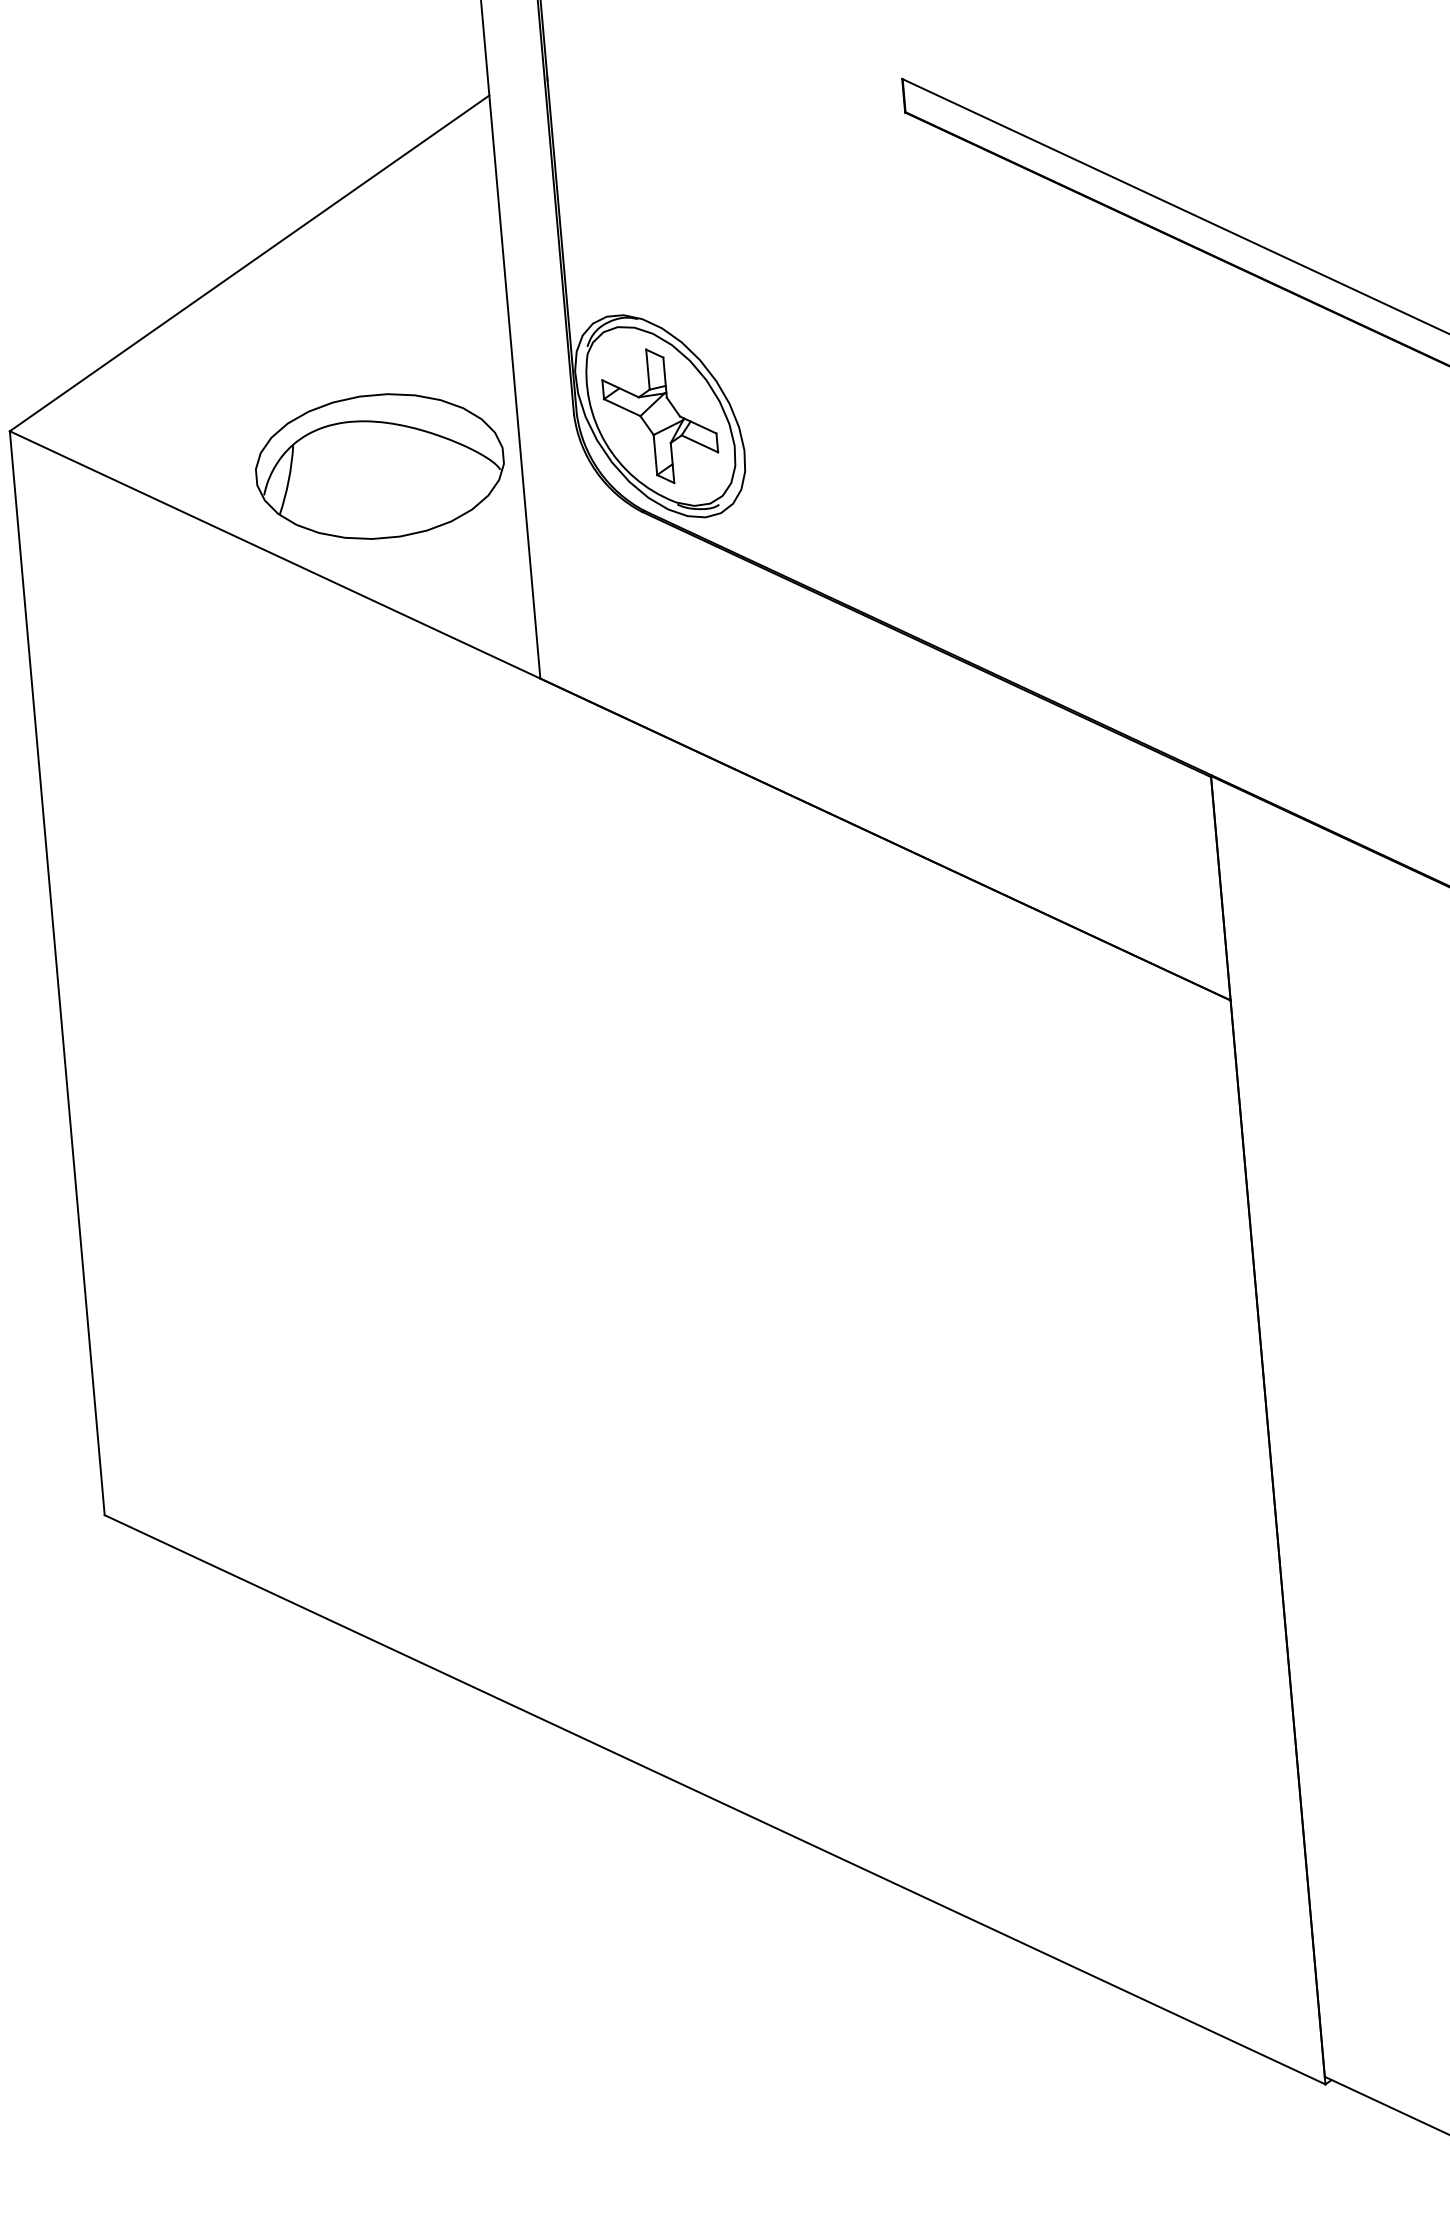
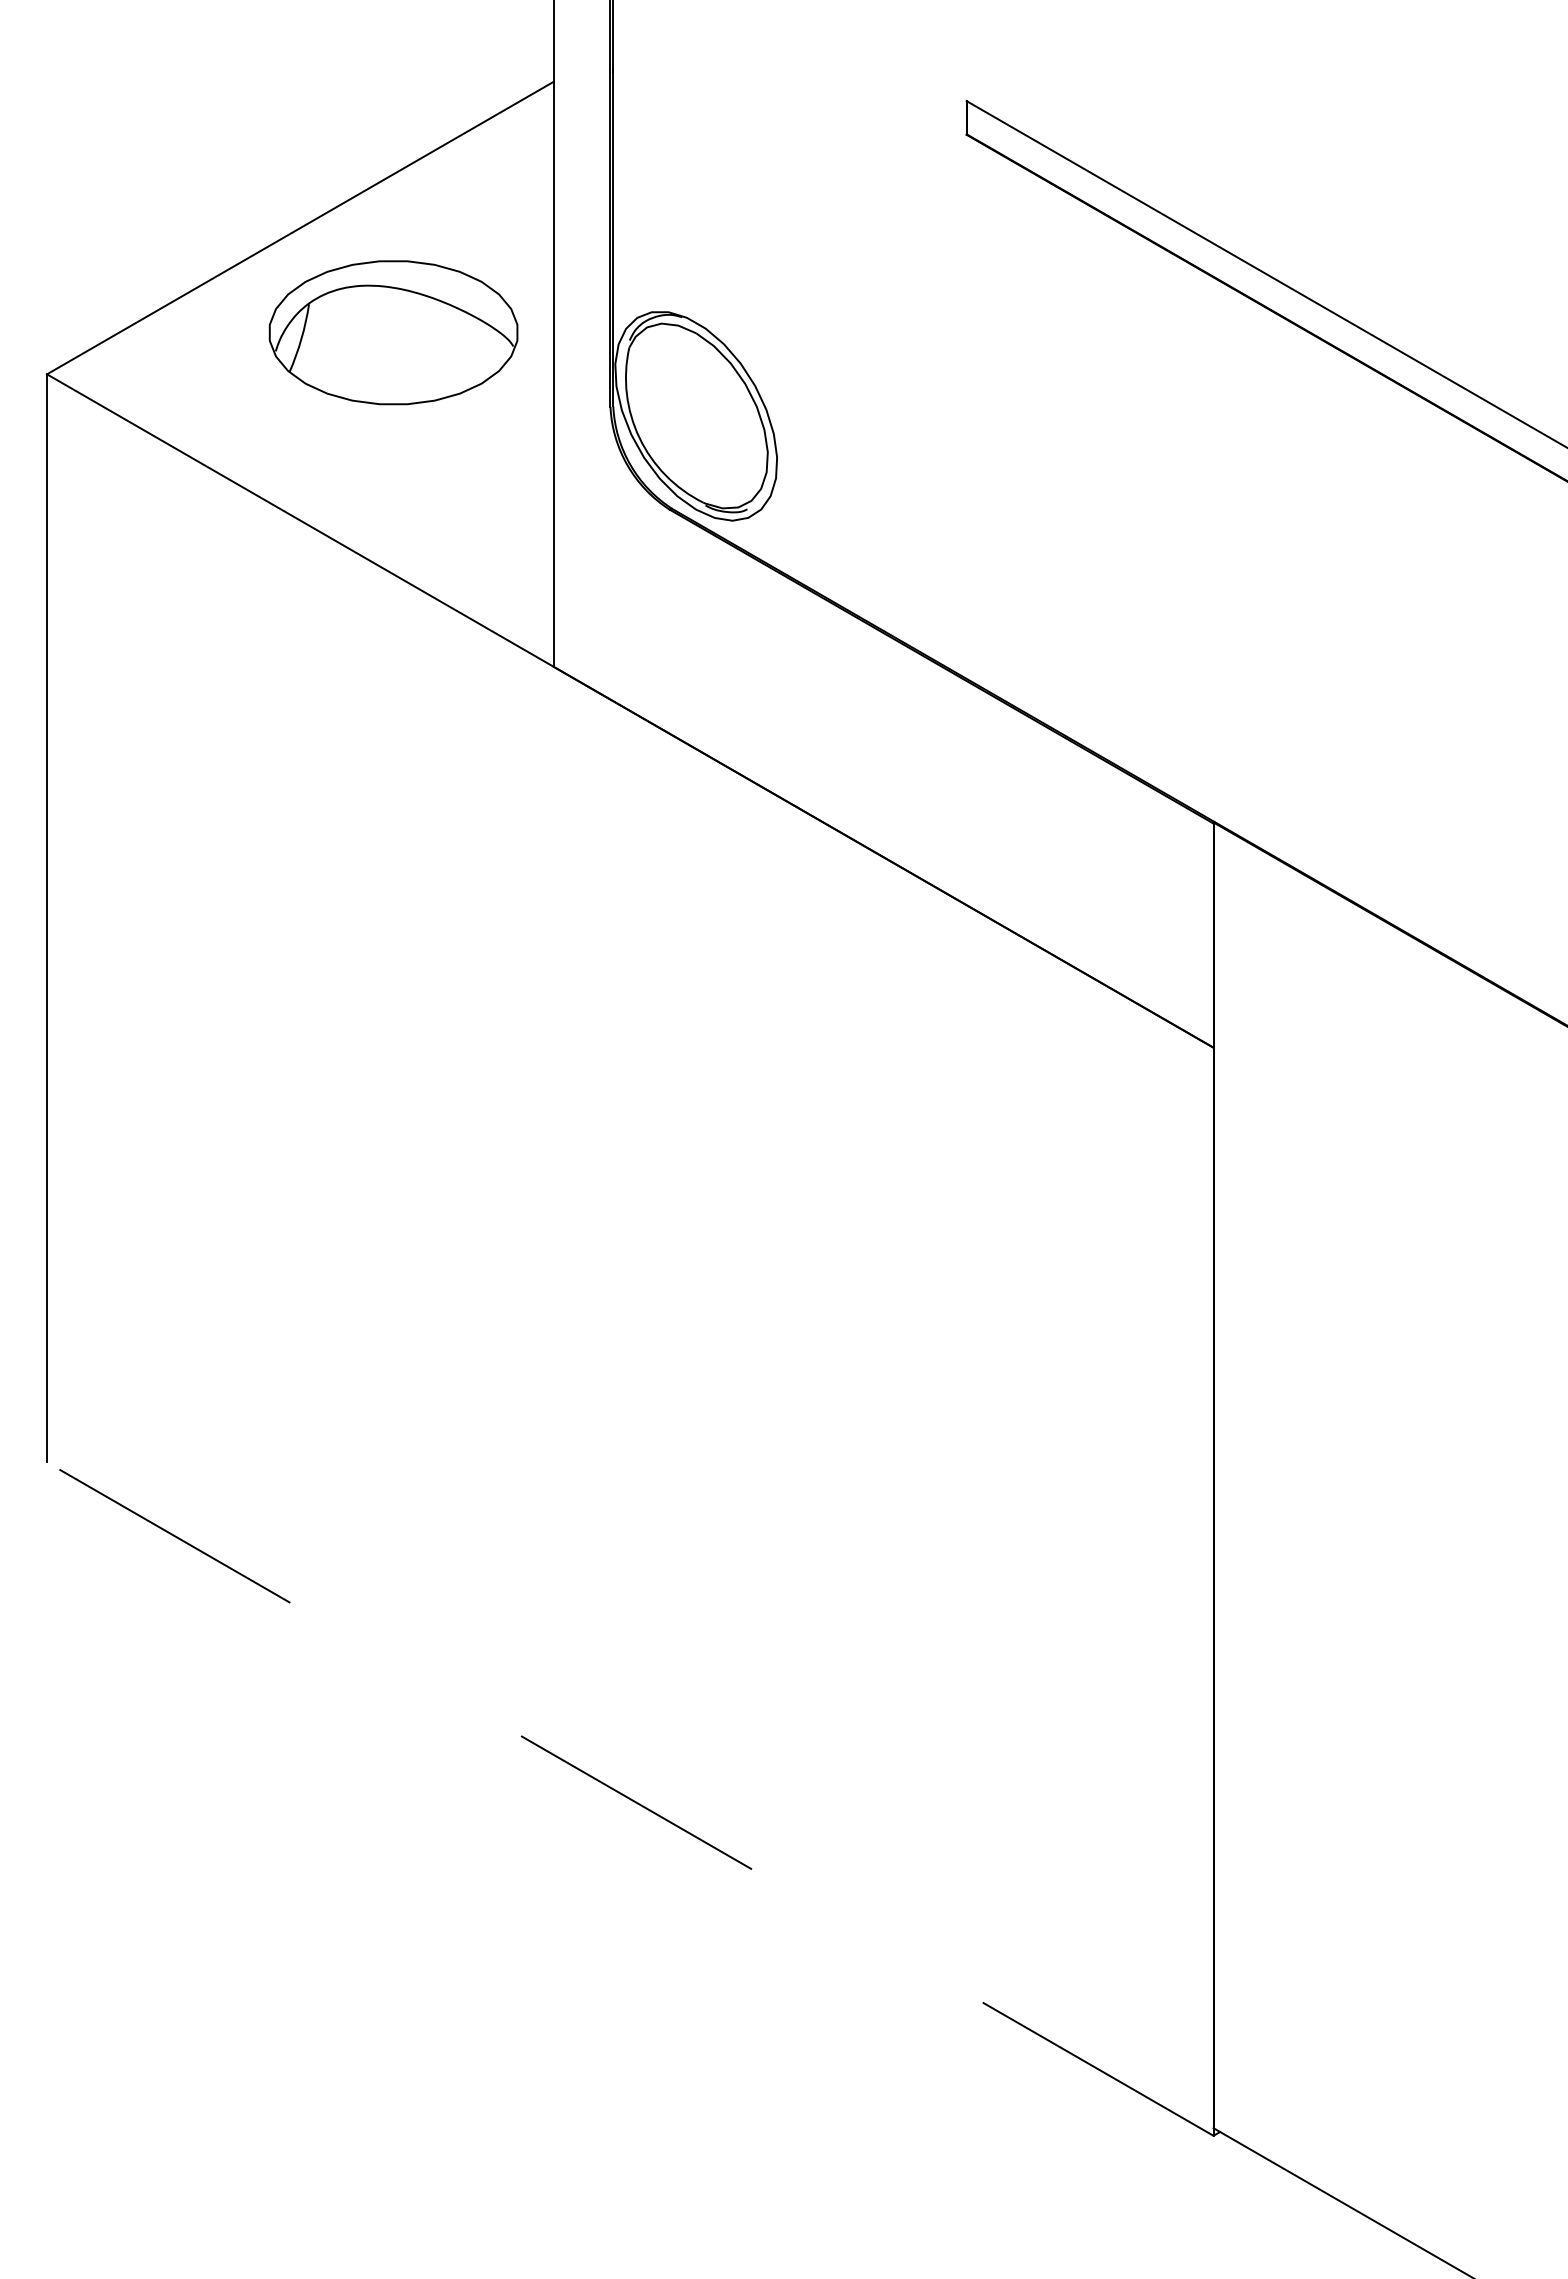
part: (659, 415) -> (695, 415), removed
part: (379, 466) -> (393, 332), moved
line: (714, 1799) -> (629, 1798), solid -> dashed

